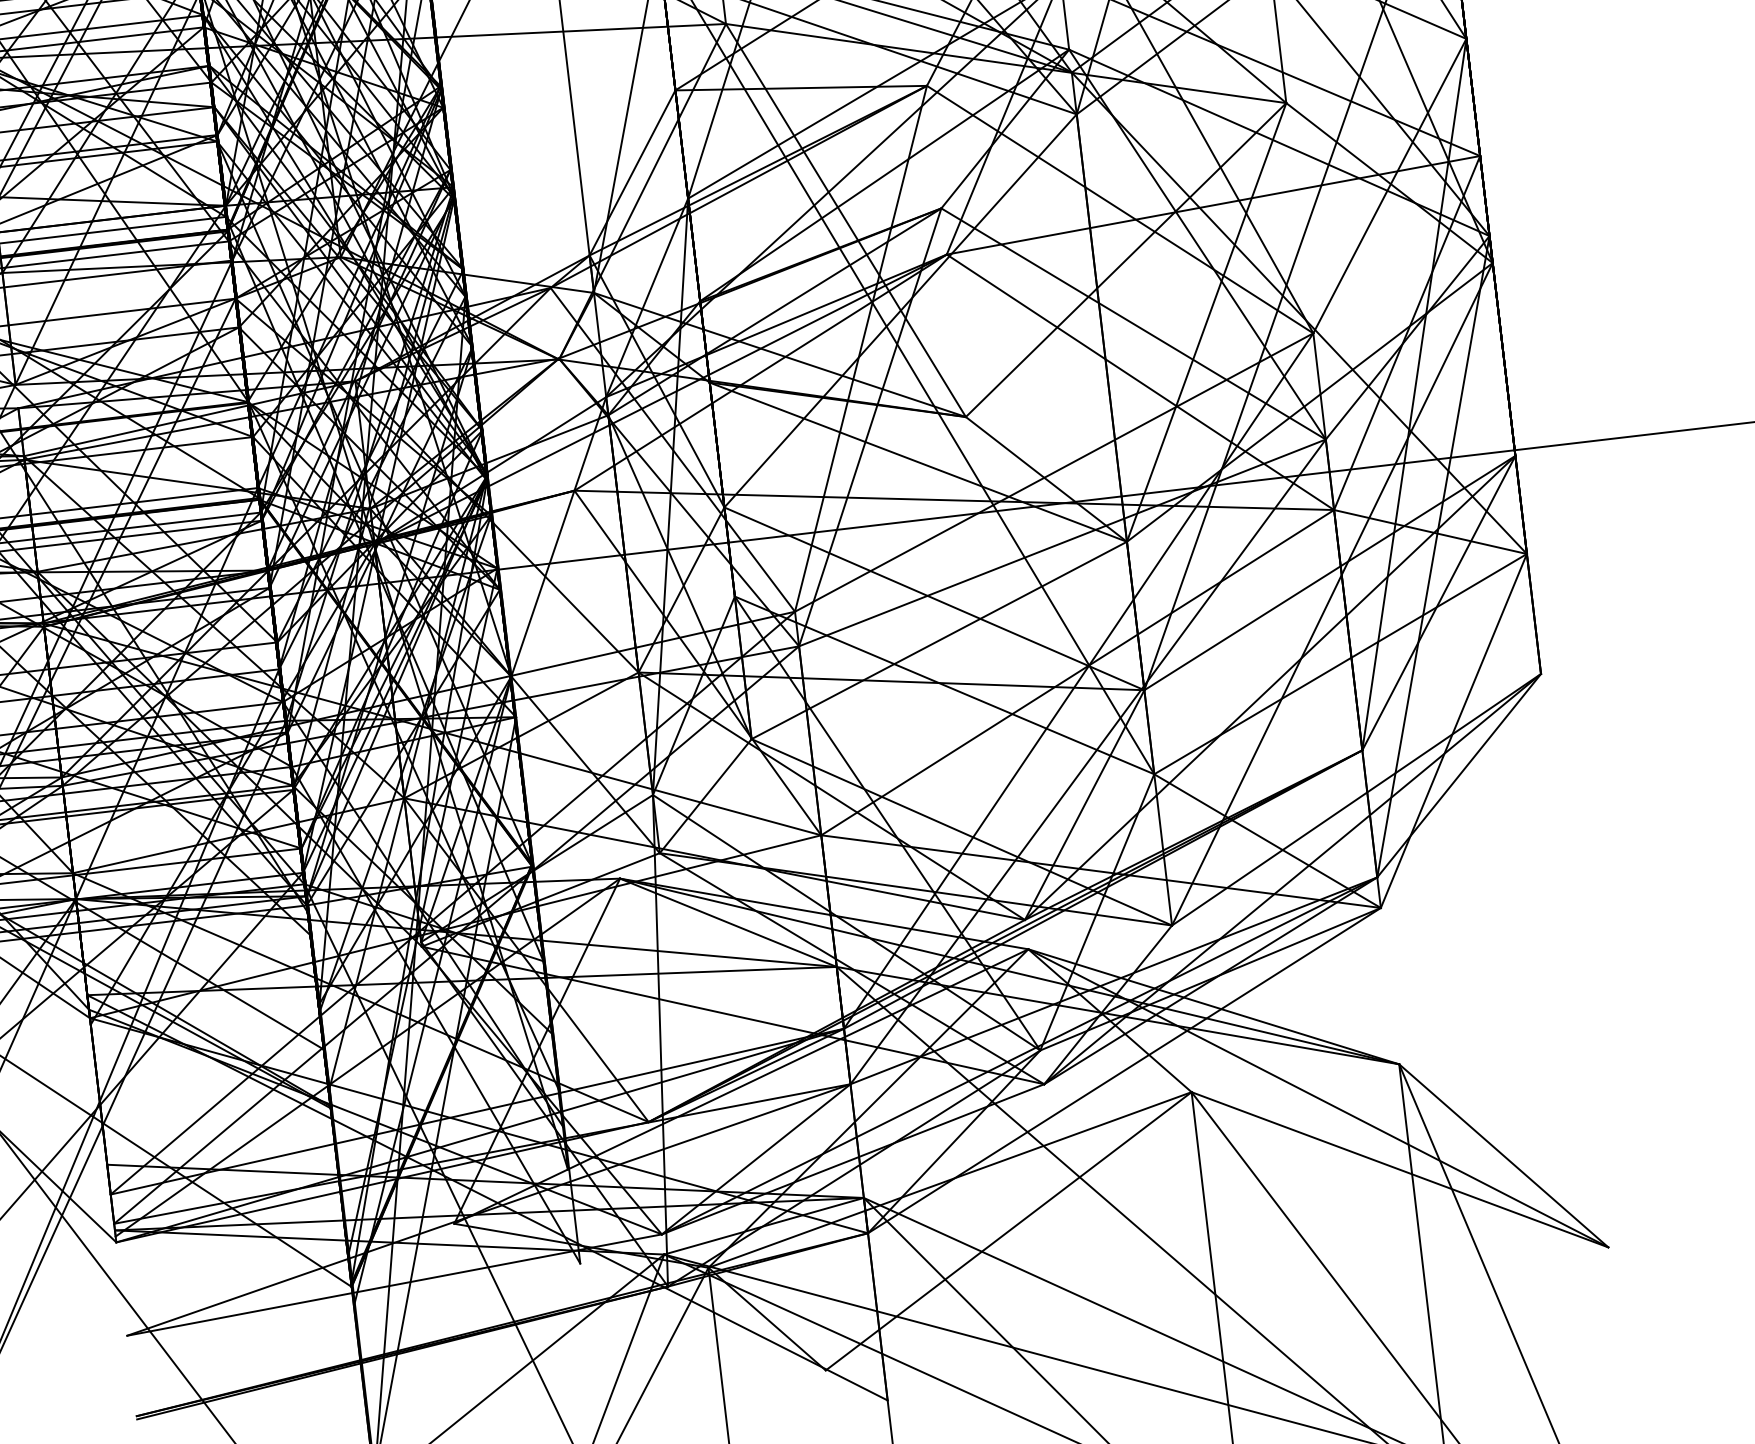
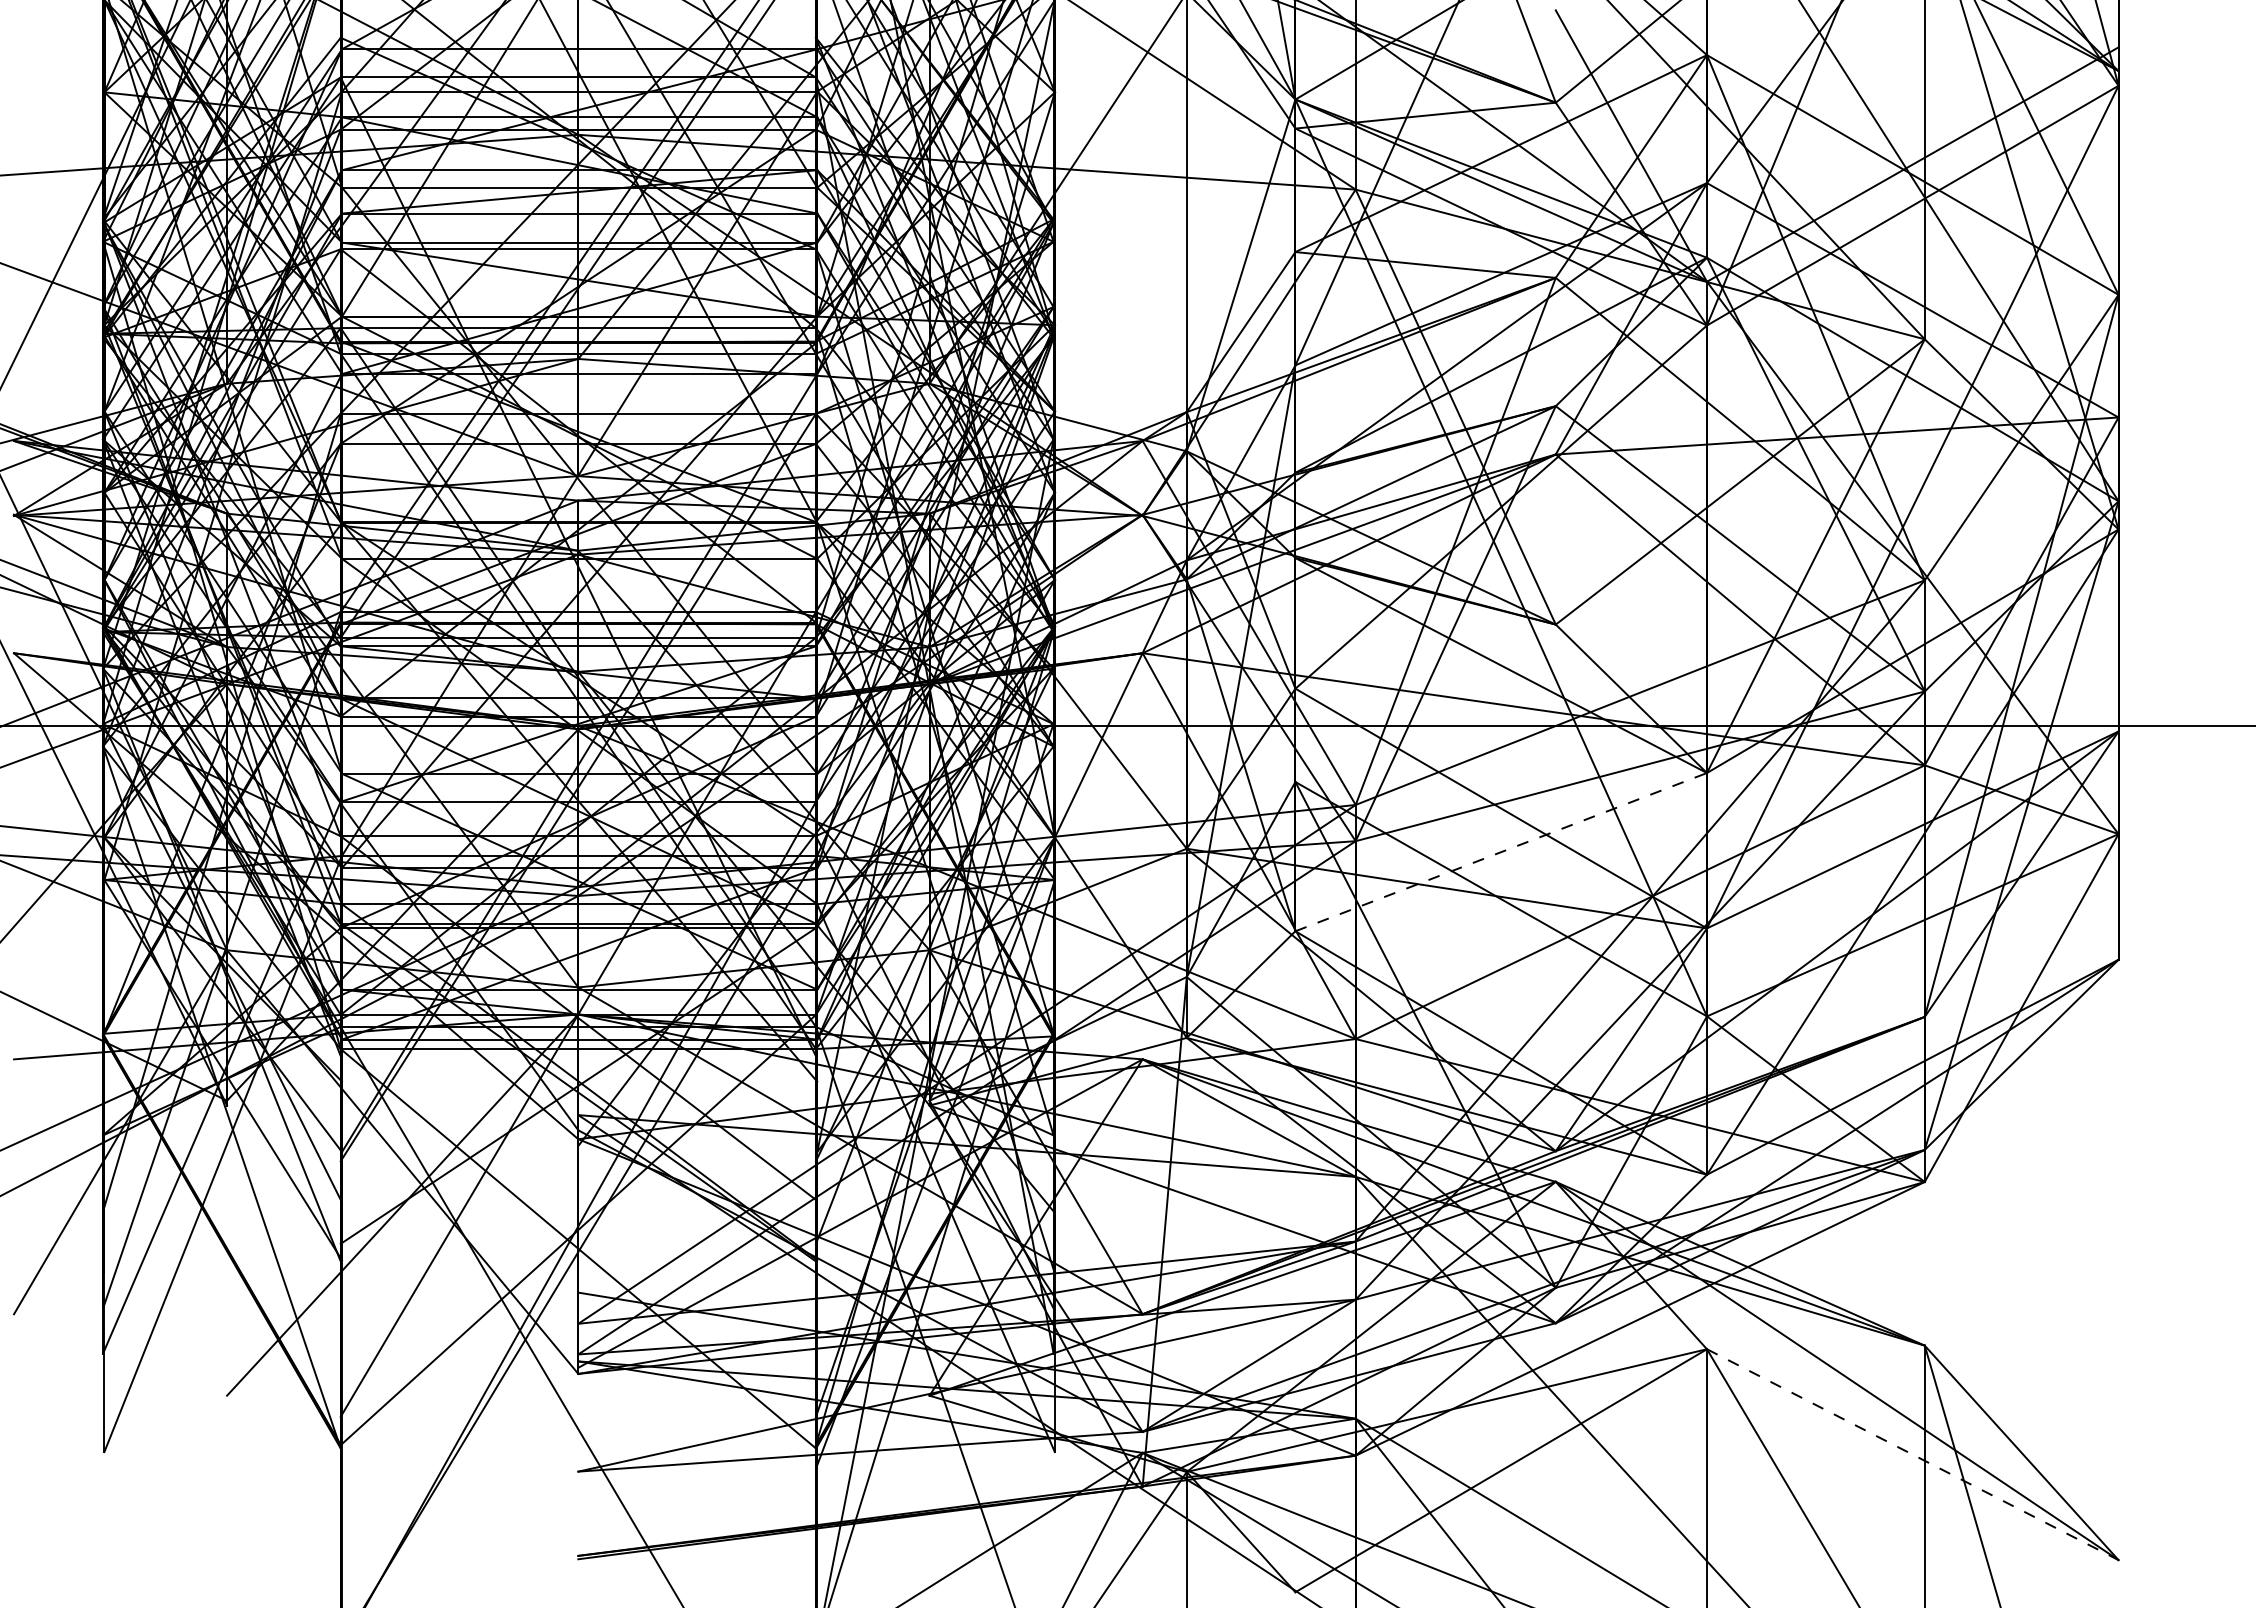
line: (939, 639) -> (1501, 851), solid -> dashed
line: (1400, 1169) -> (1913, 1454), solid -> dashed

